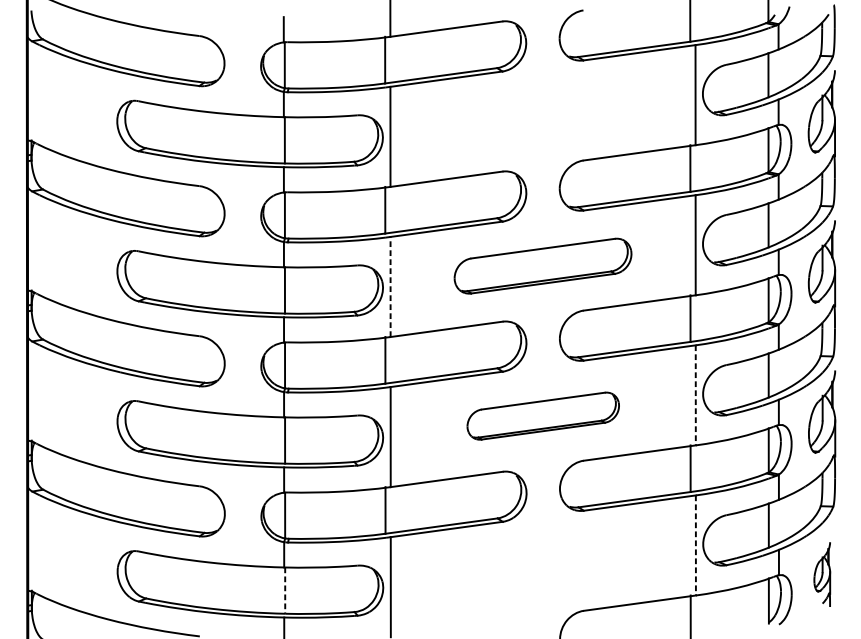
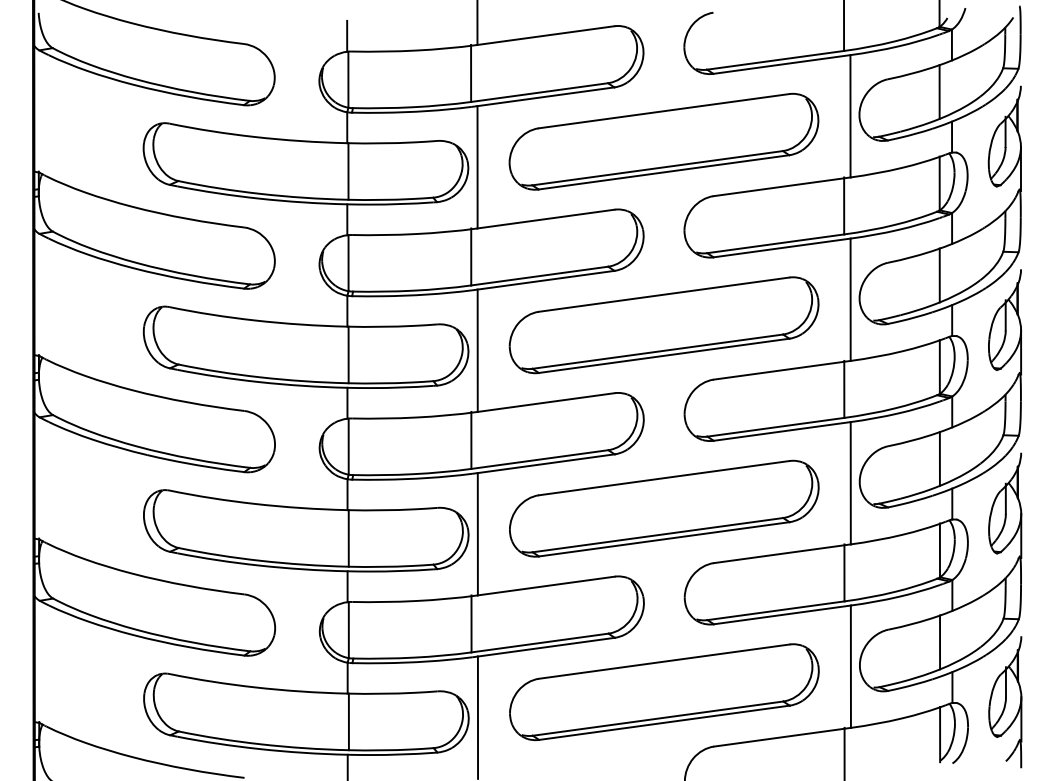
part: (542, 115) -> (663, 141), added
part: (542, 266) -> (663, 325), size x1.43
line: (390, 286) -> (477, 350), dashed -> solid
line: (695, 395) -> (850, 483), dashed -> solid
part: (543, 416) -> (664, 508), size x1.67
line: (695, 546) -> (850, 667), dashed -> solid
part: (543, 566) -> (664, 692), added
part: (822, 574) -> (1005, 702), size x1.67
line: (284, 591) -> (348, 722), dashed -> solid

